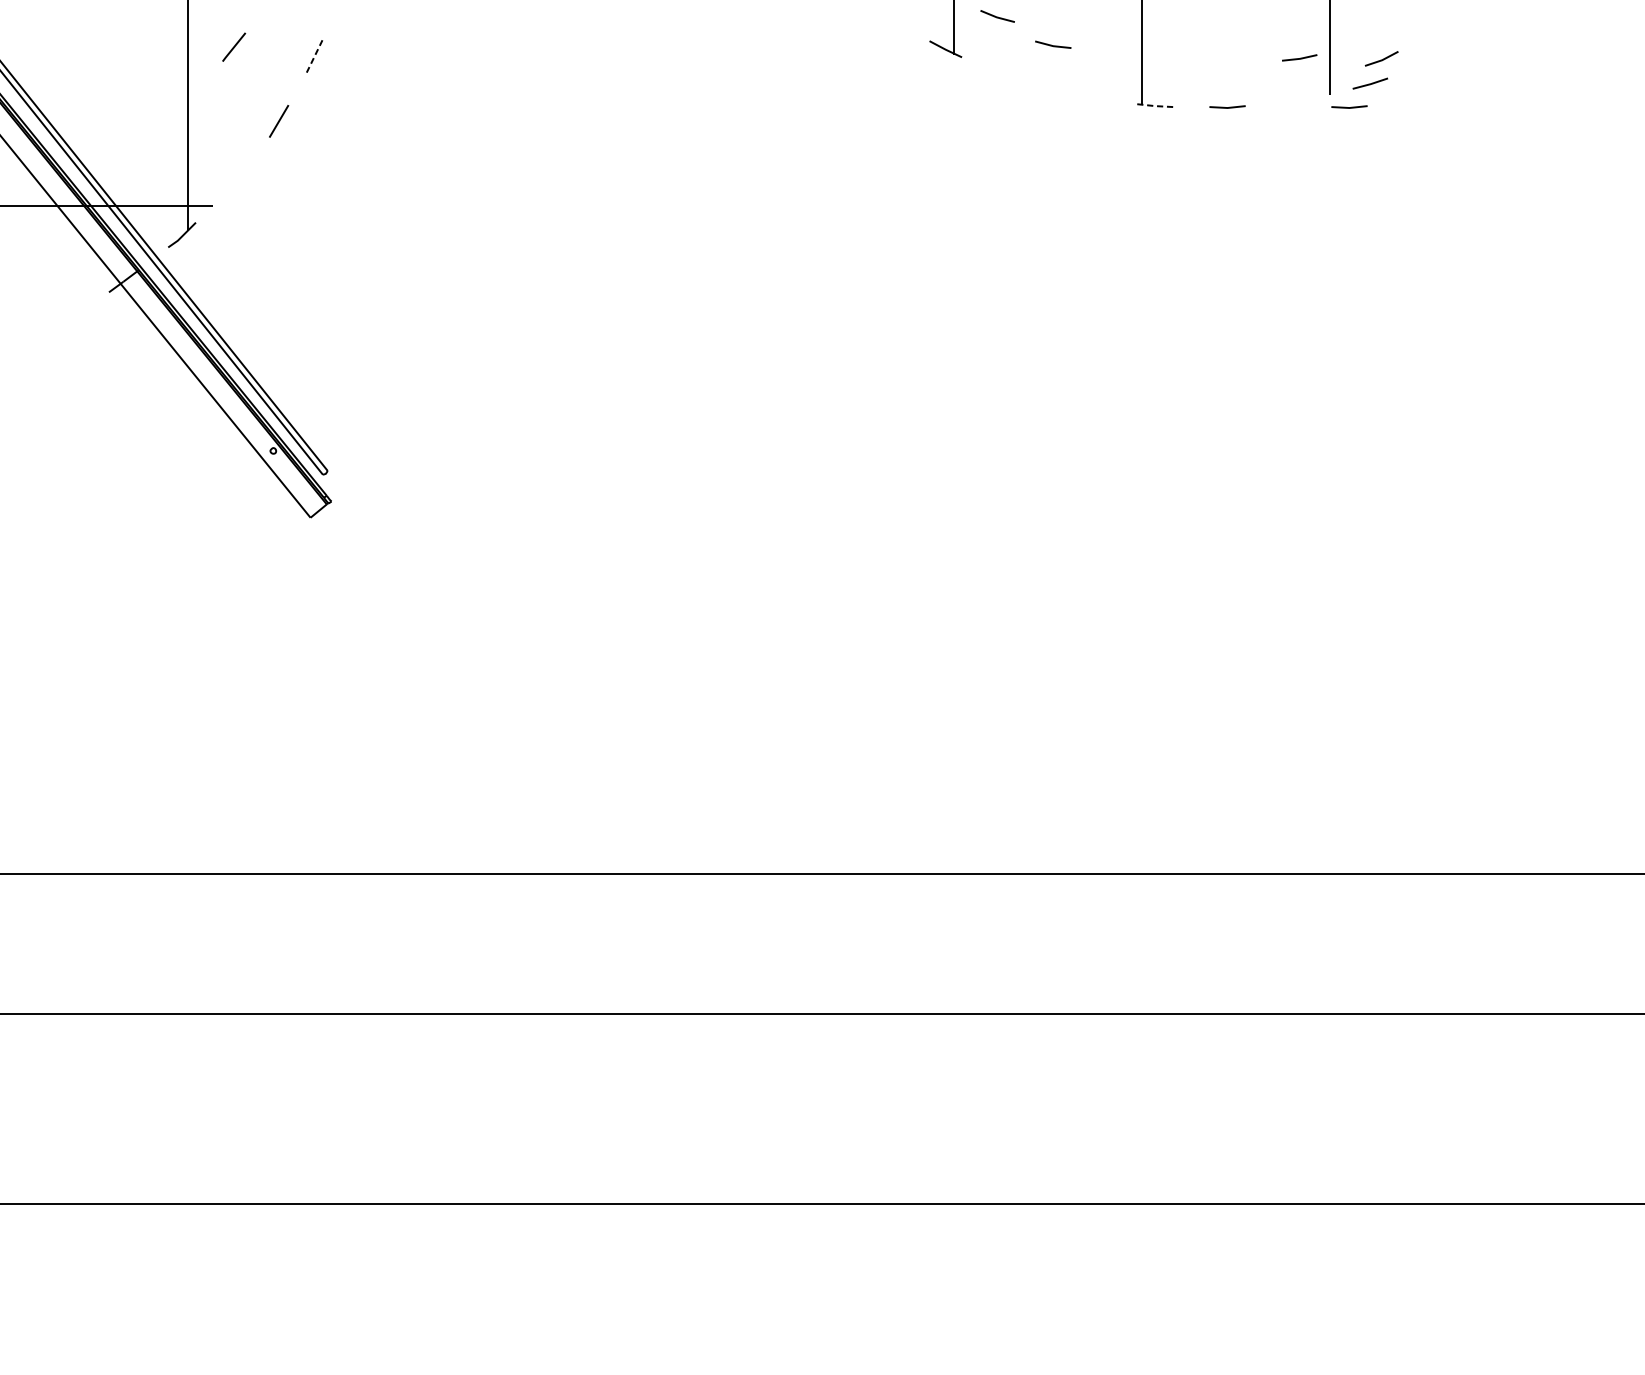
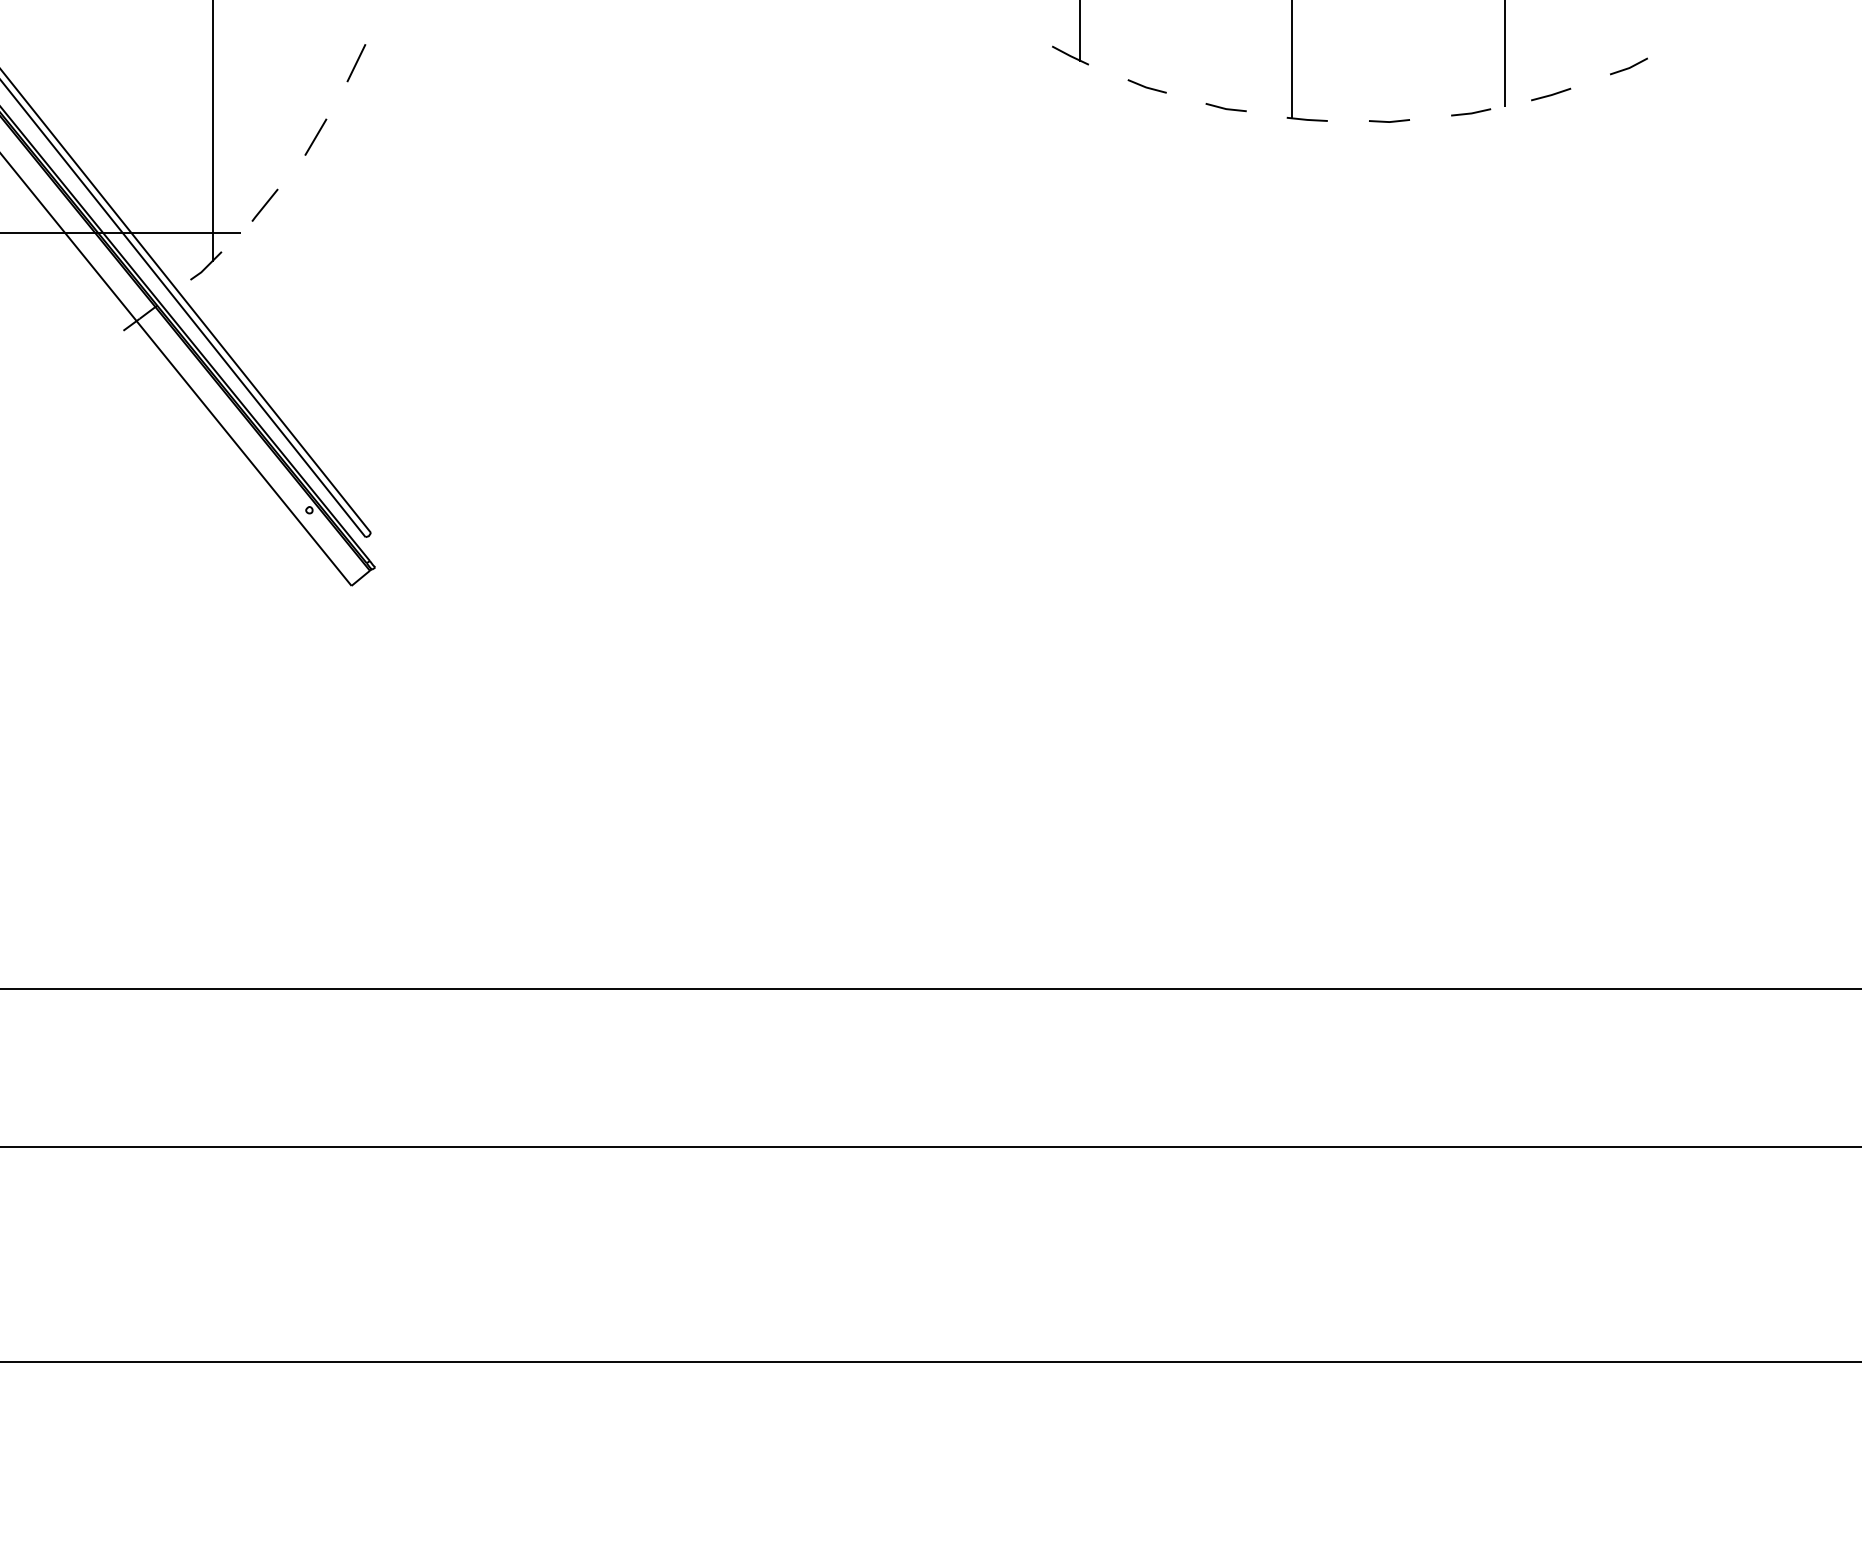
line: (996, 16) -> (1146, 86), moved
line: (1051, 44) -> (1224, 107), moved
line: (233, 46) -> (264, 204), moved
line: (314, 55) -> (356, 62), dashed -> solid
line: (1300, 58) -> (1471, 112), moved
line: (1381, 59) -> (1628, 67), moved
line: (1155, 105) -> (1307, 119), dashed -> solid
line: (1349, 107) -> (1527, 121), removed

